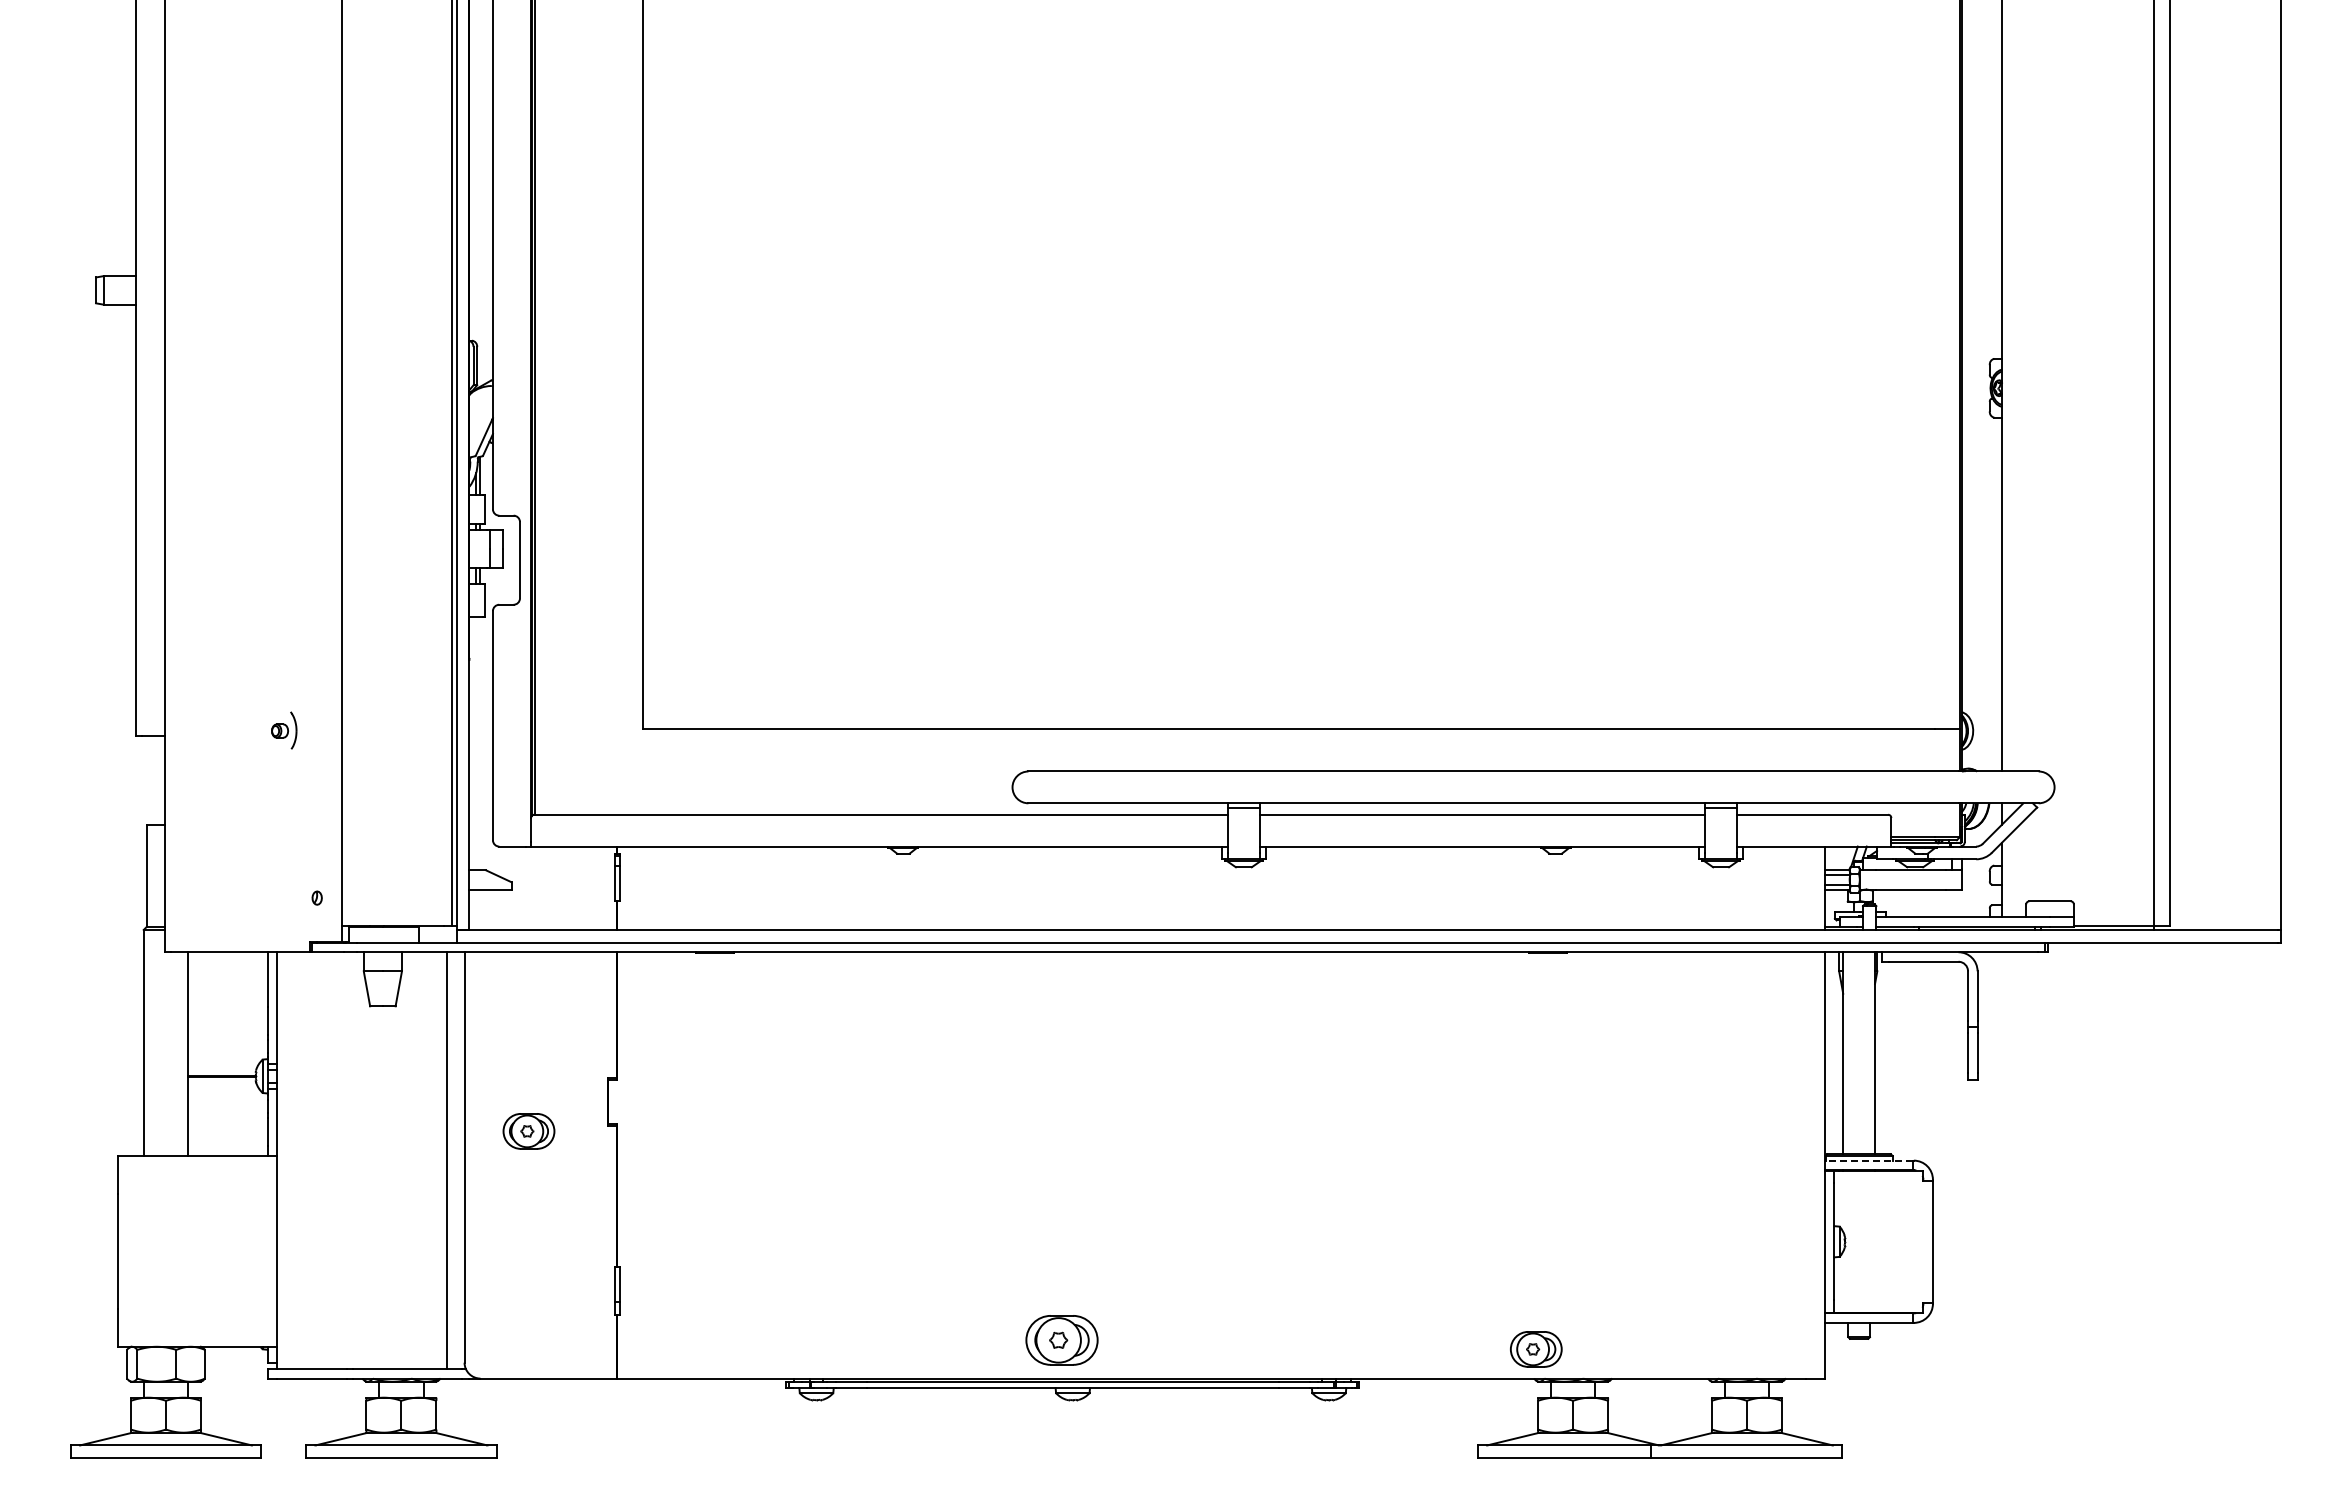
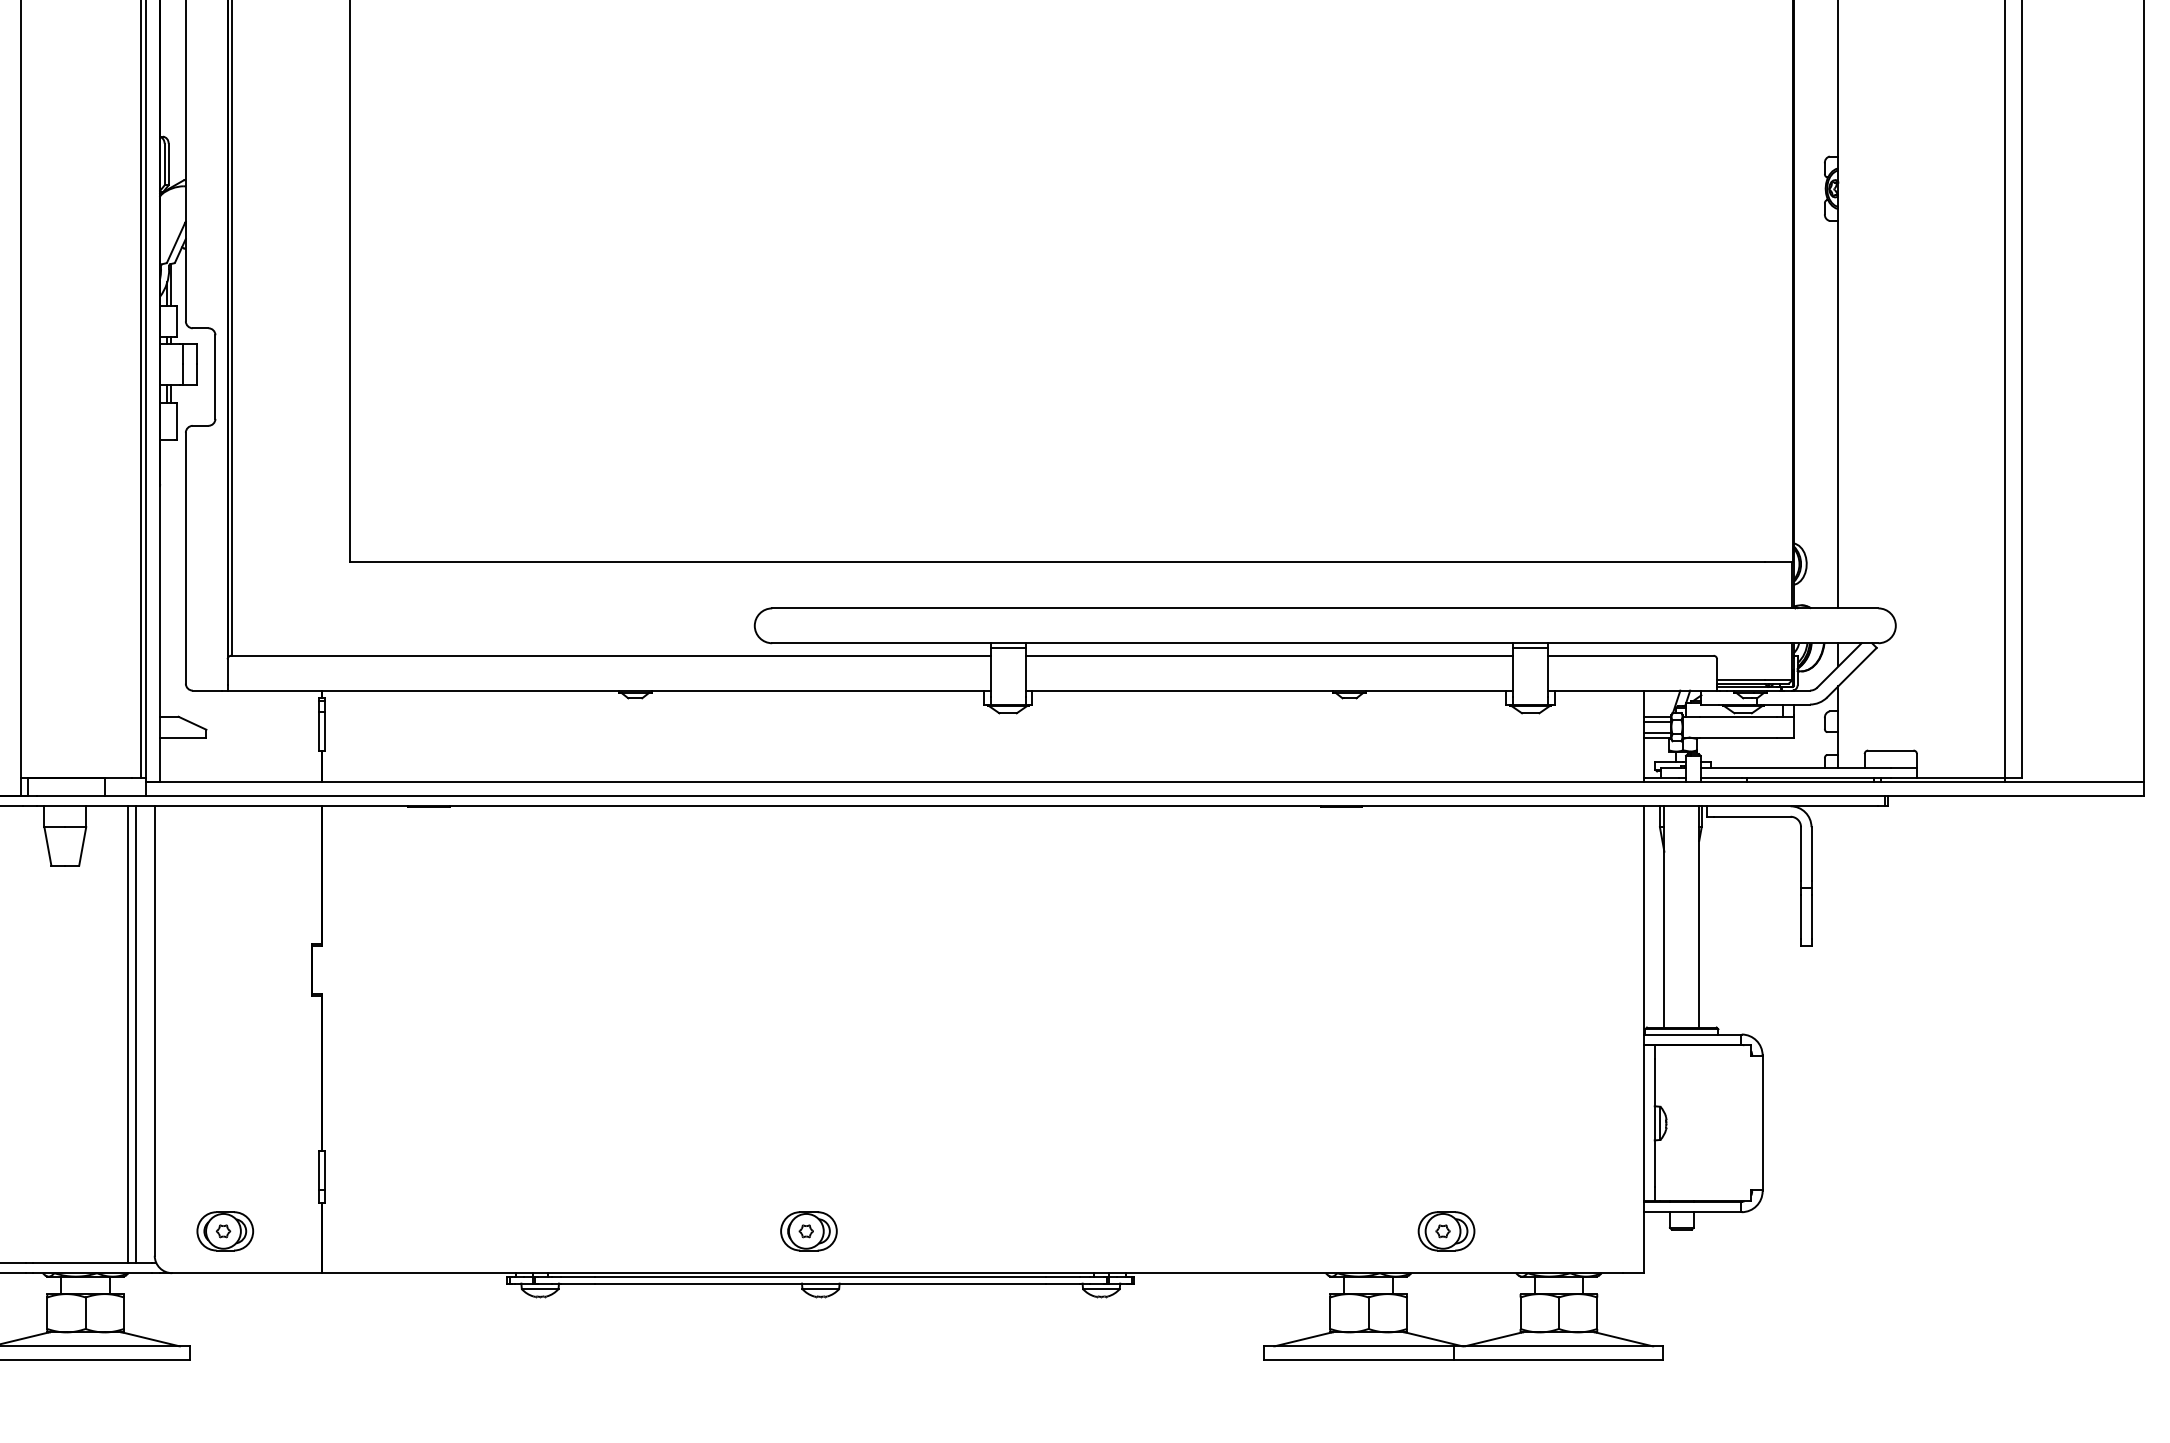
part: (528, 1131) -> (224, 1231), moved
line: (440, 1160) -> (128, 1034), added
line: (1868, 1160) -> (1692, 1034), dashed -> solid
part: (1061, 1340) -> (808, 1231), size x0.71
part: (1536, 1349) -> (1446, 1231), moved

